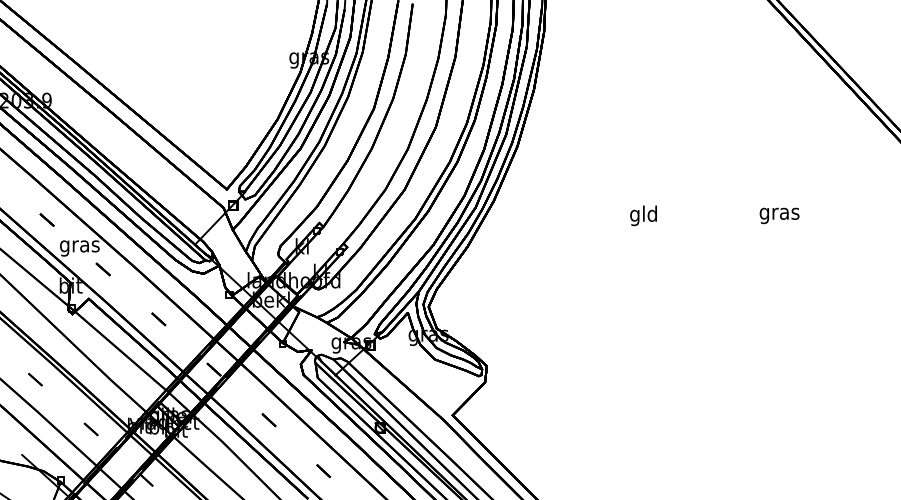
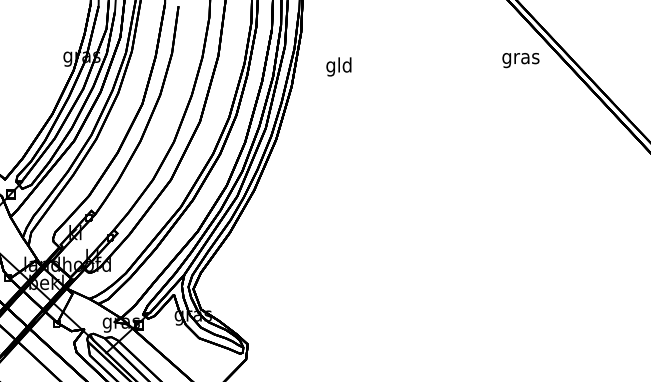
text: (643, 215) -> (338, 66), moved
text: (779, 215) -> (520, 60), moved

